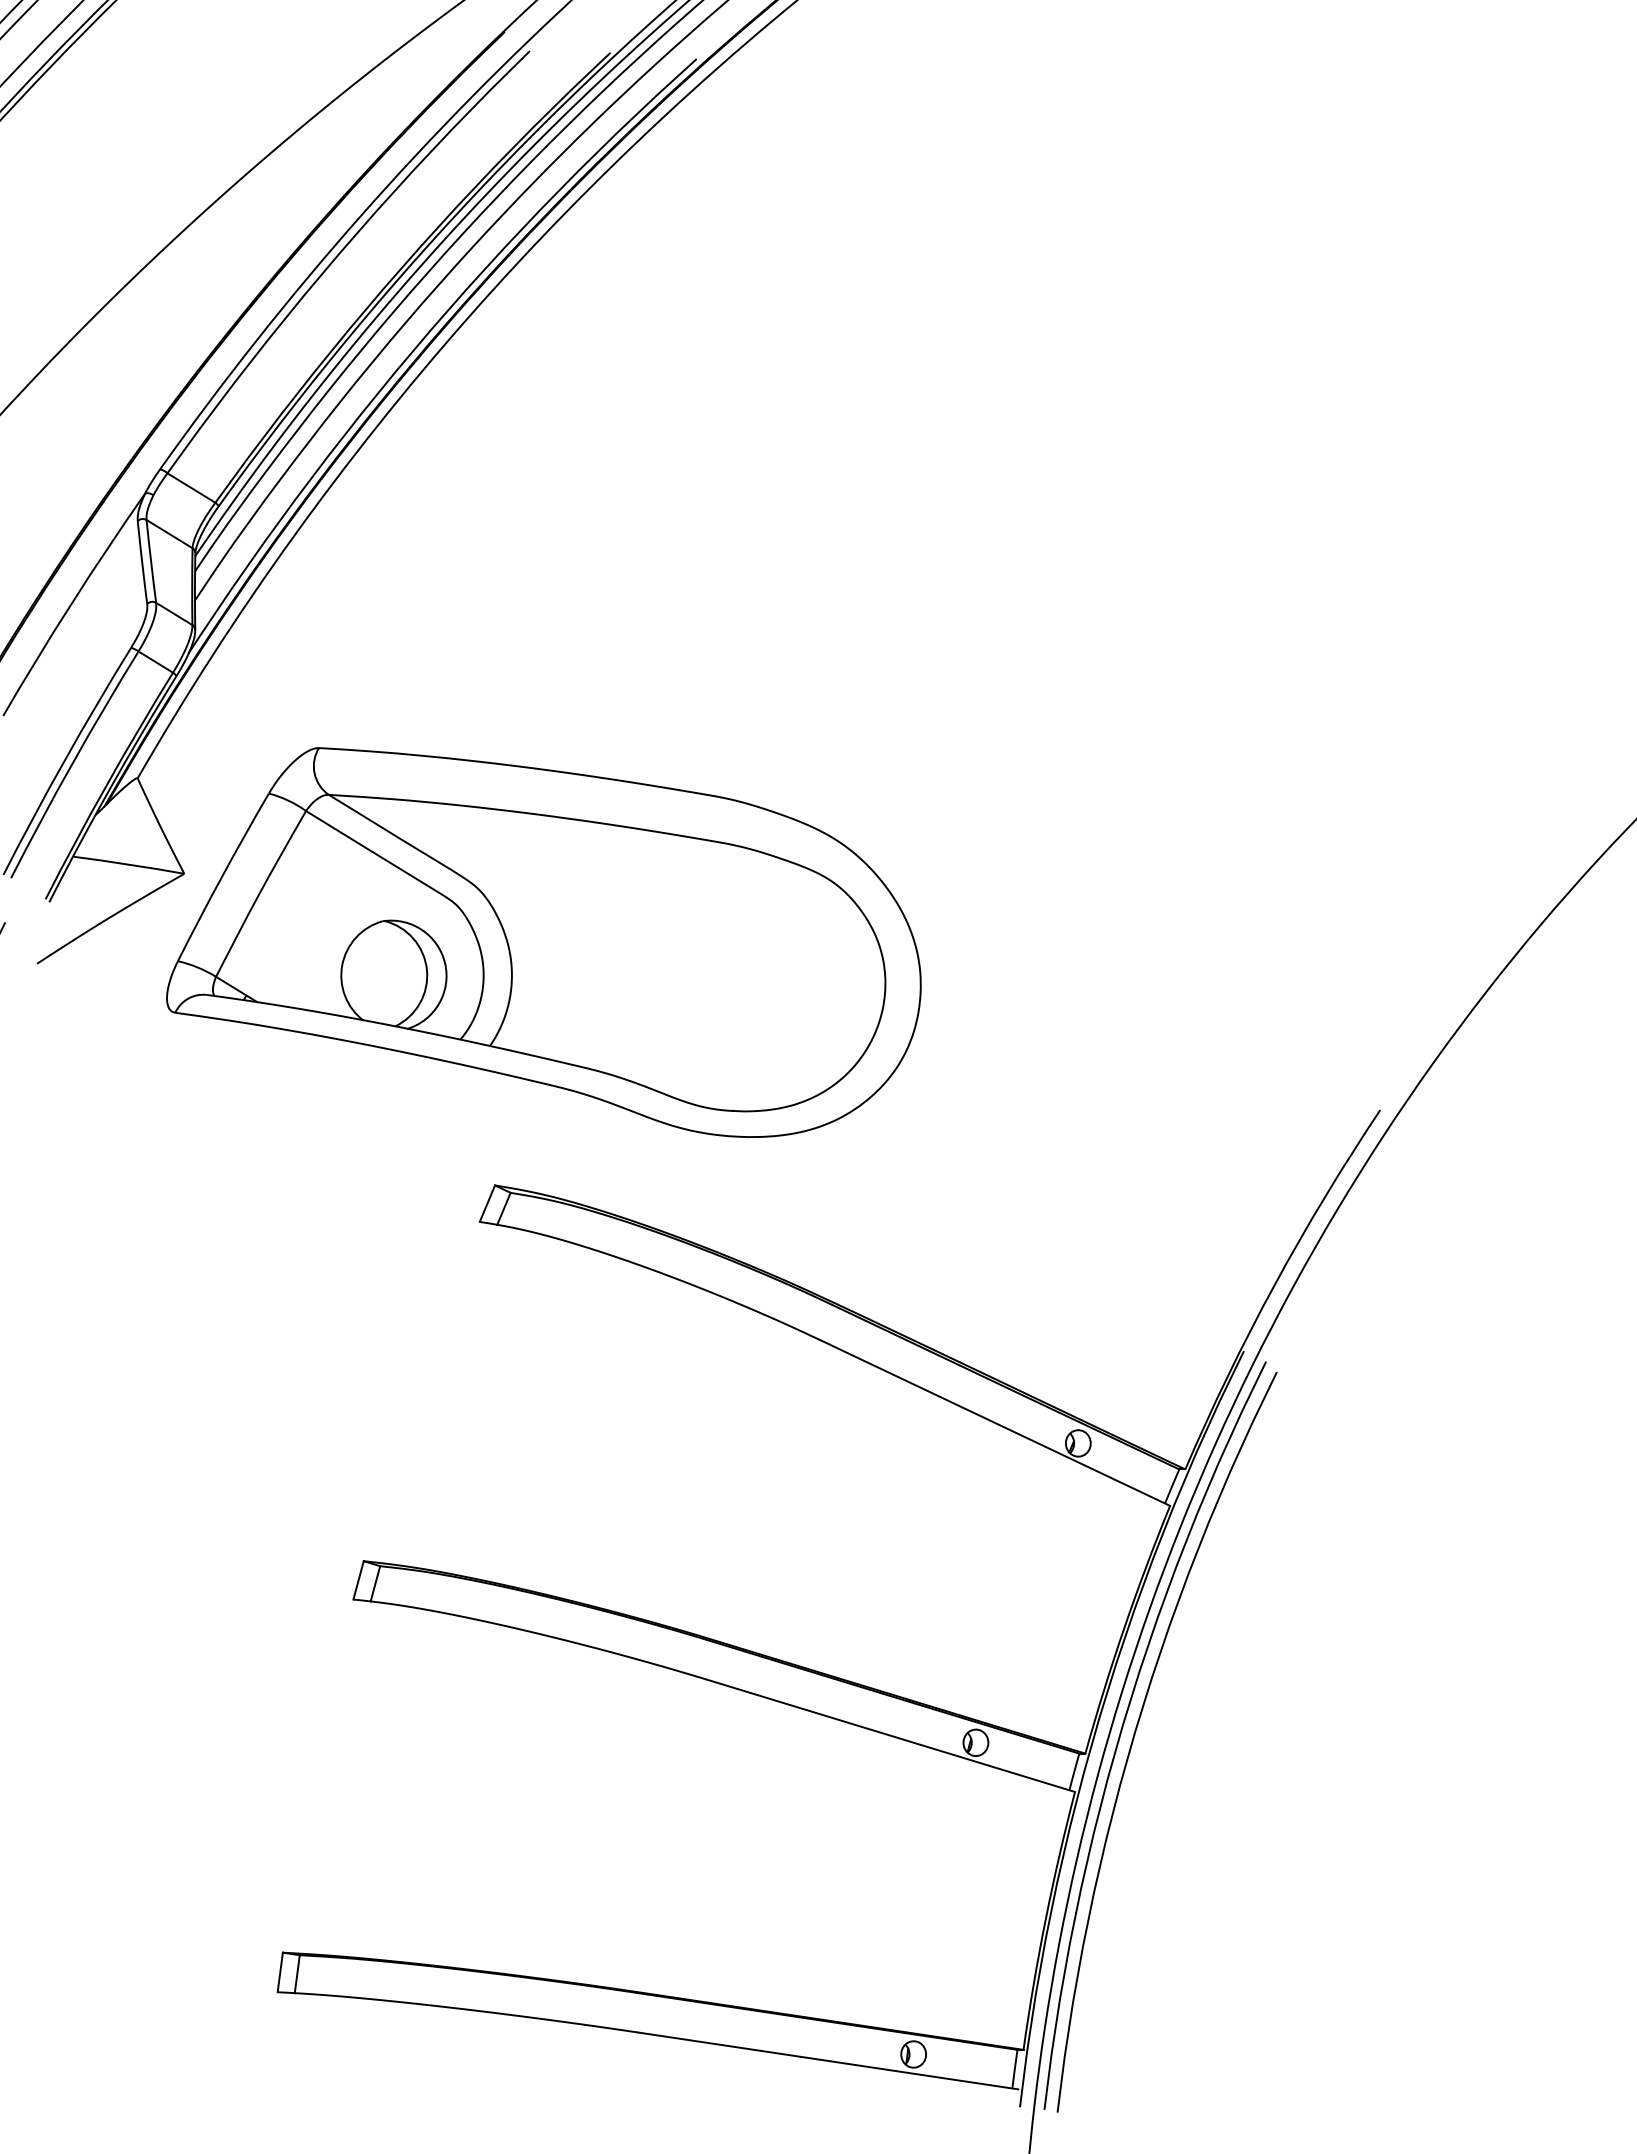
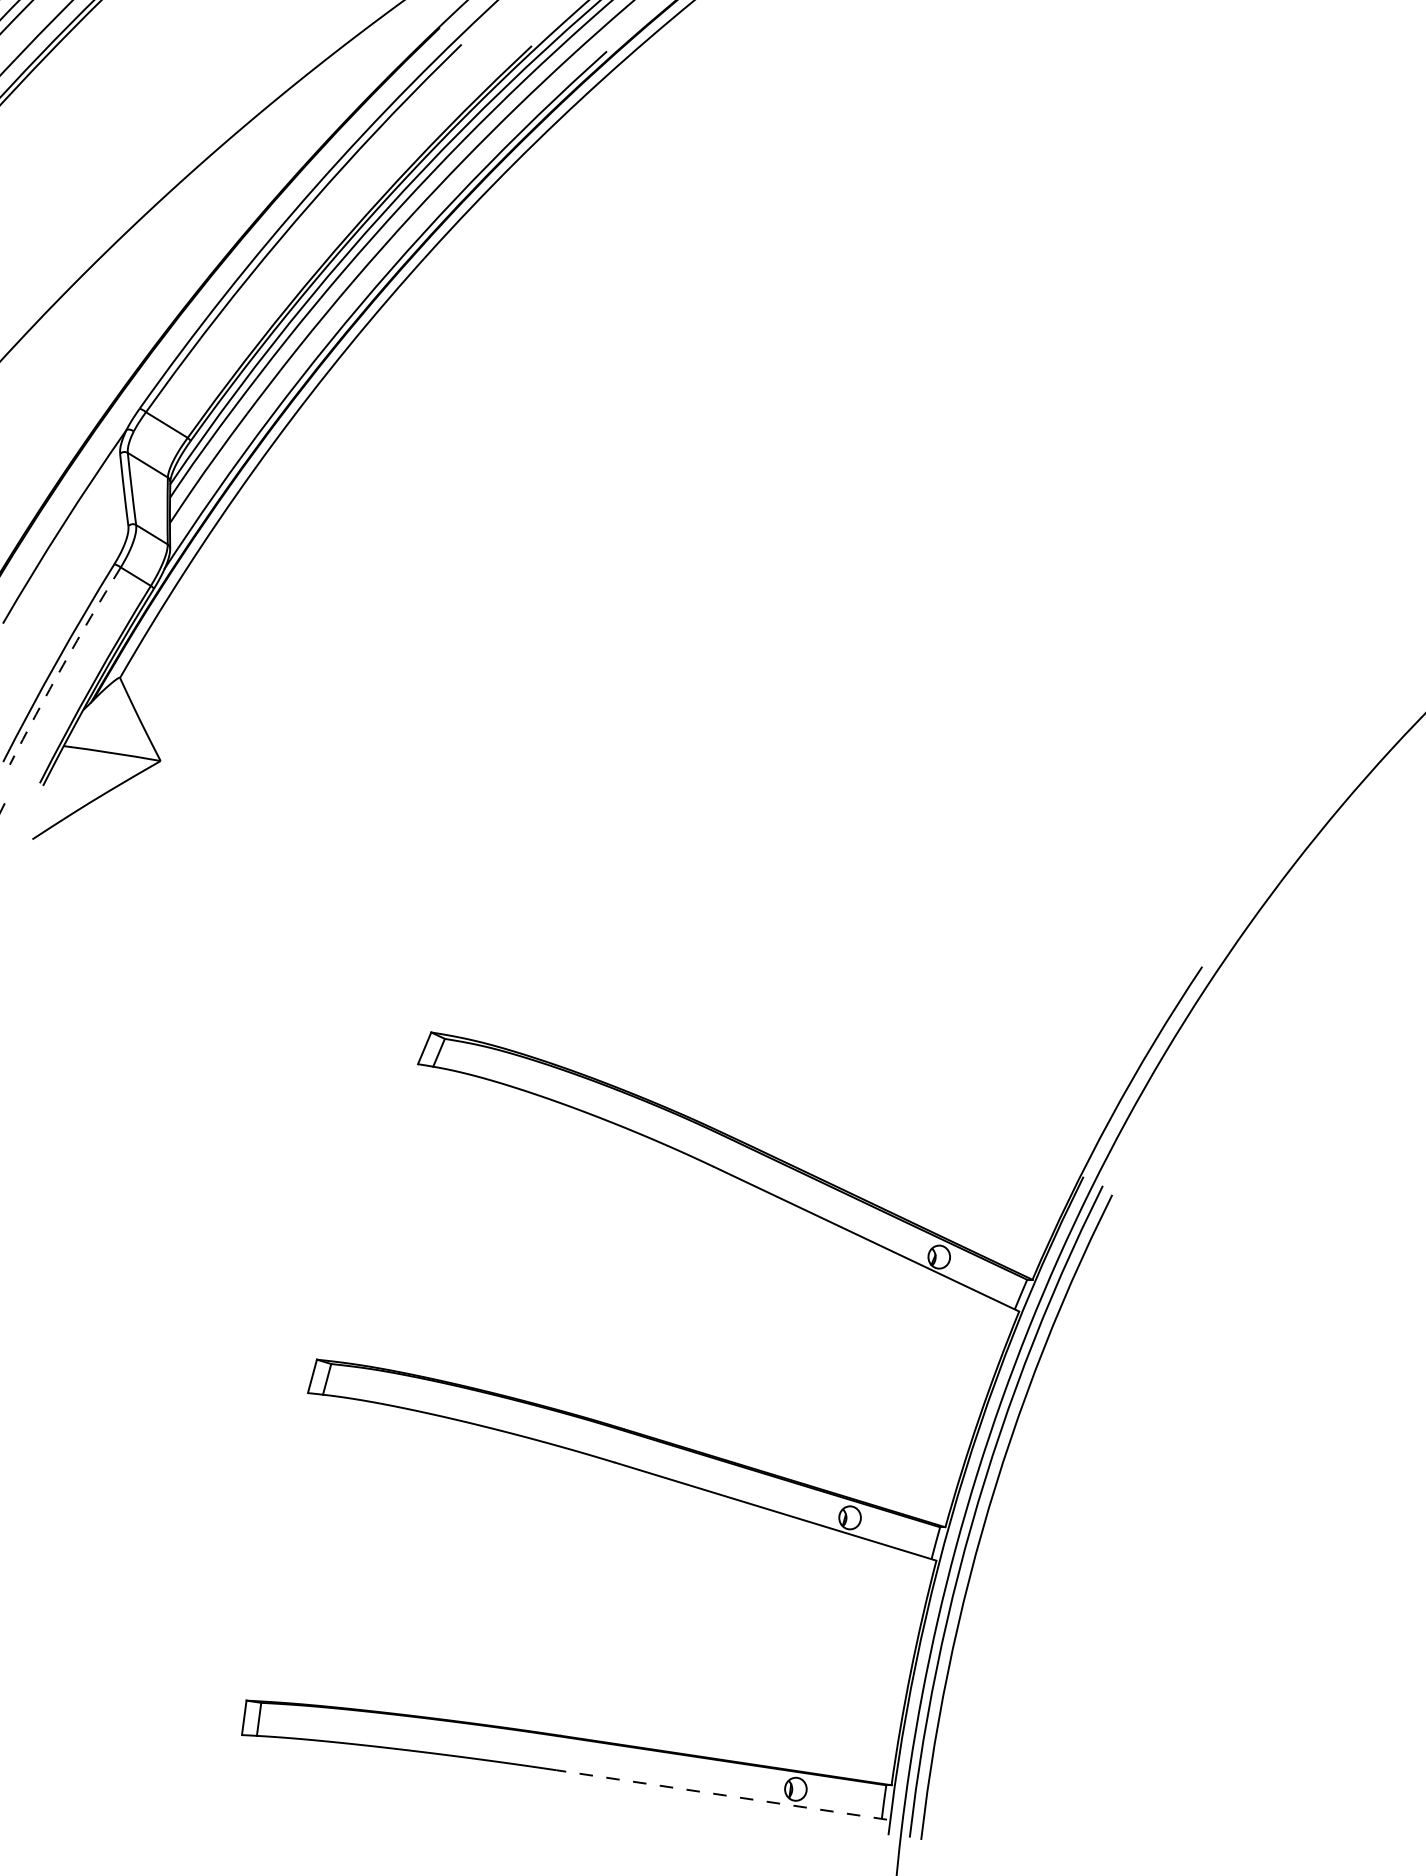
arc: (72, 763) -> (63, 664), solid -> dashed
part: (543, 942) -> (473, 820), removed
line: (828, 2060) -> (721, 1794), solid -> dashed

